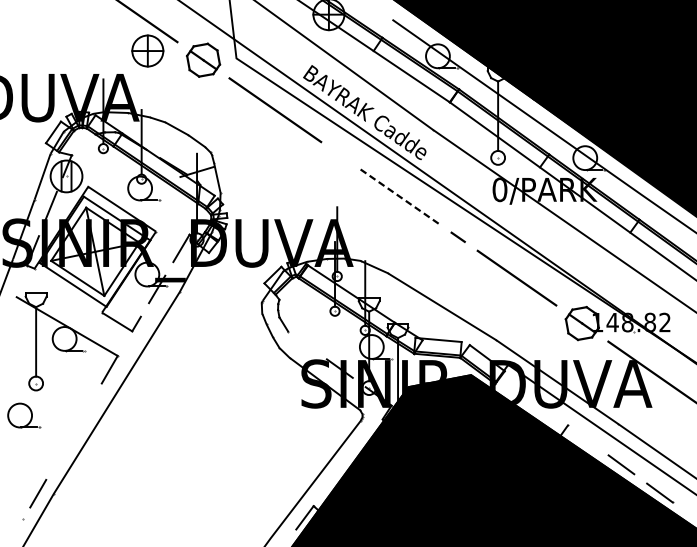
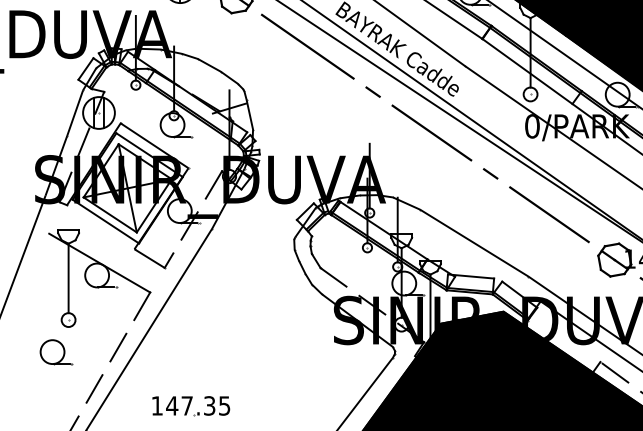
line: (340, 155) -> (372, 92), added
line: (399, 196) -> (431, 133), dashed -> solid
line: (301, 340) -> (333, 277), added
line: (85, 410) -> (117, 347), added
line: (582, 436) -> (614, 373), added
line: (62, 452) -> (94, 389), added
part: (158, 469) -> (190, 406), added

